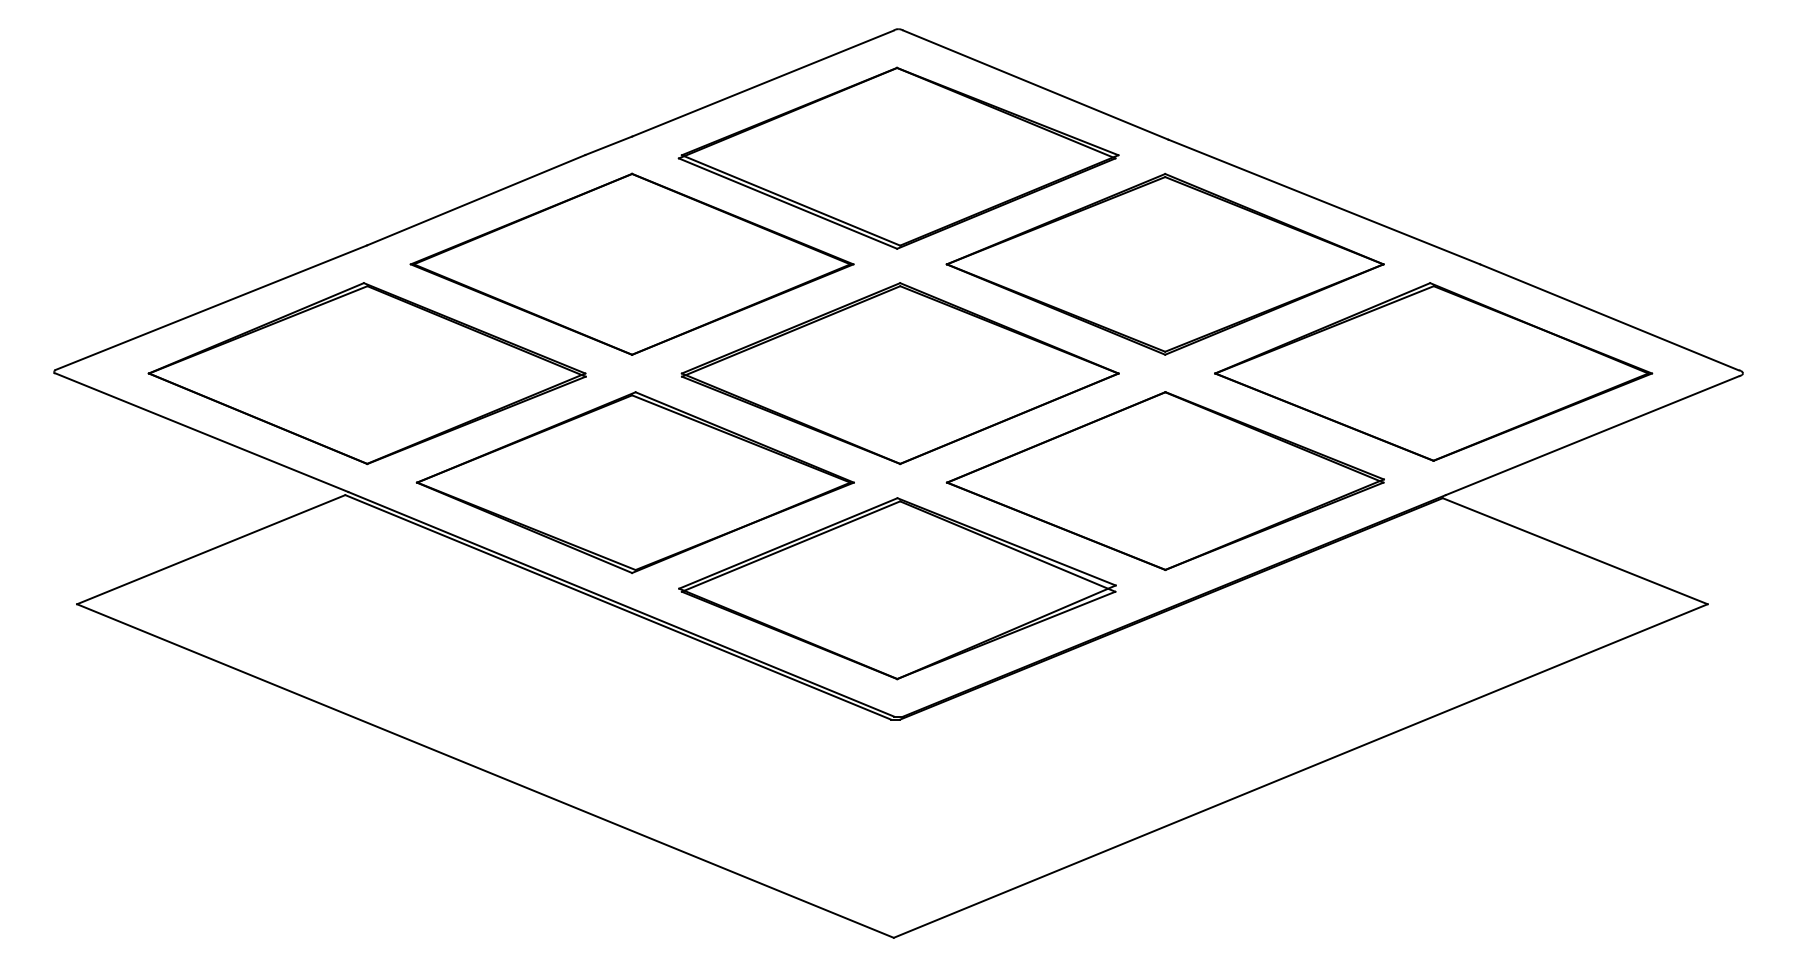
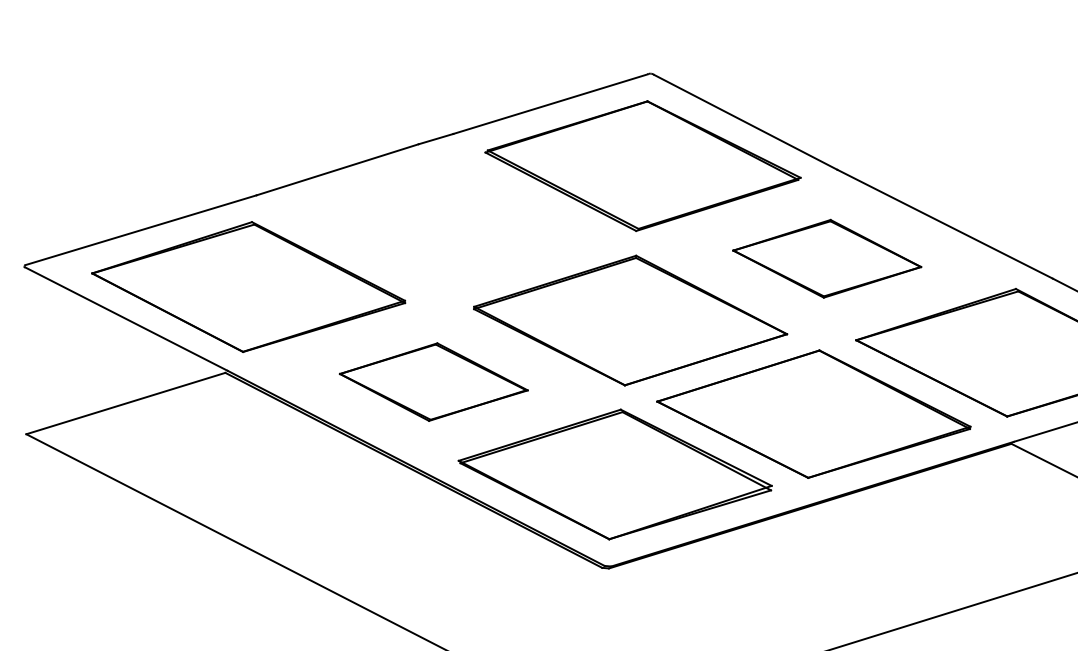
part: (631, 263) -> (444, 224), removed
part: (1164, 263) -> (826, 258), size x0.6
part: (634, 482) -> (433, 381), size x0.6

